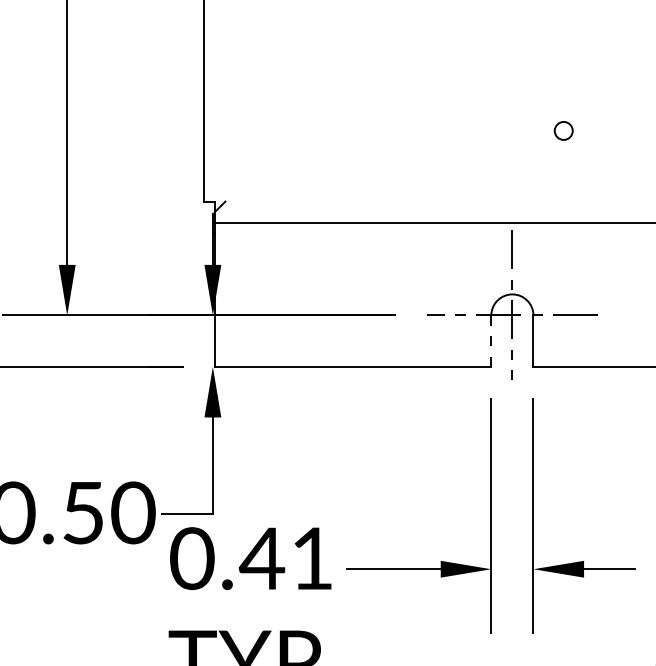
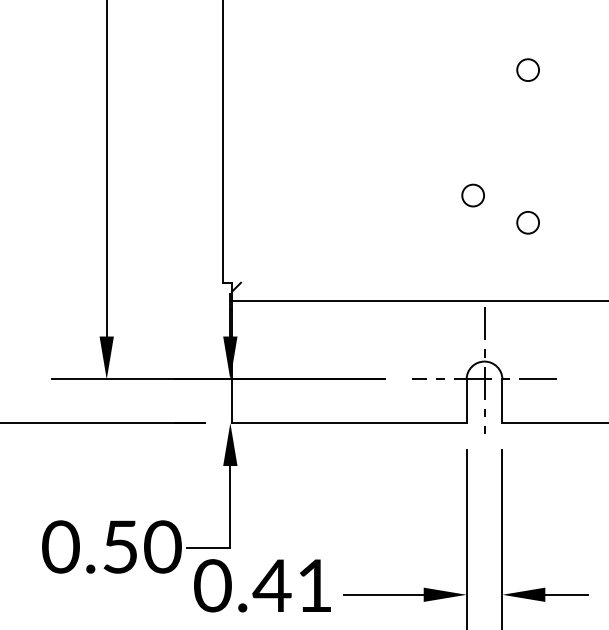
circle: (498, 98) -> (472, 195), added
circle: (563, 130) -> (527, 222), size x1.43
line: (491, 341) -> (466, 401), dashed -> solid

